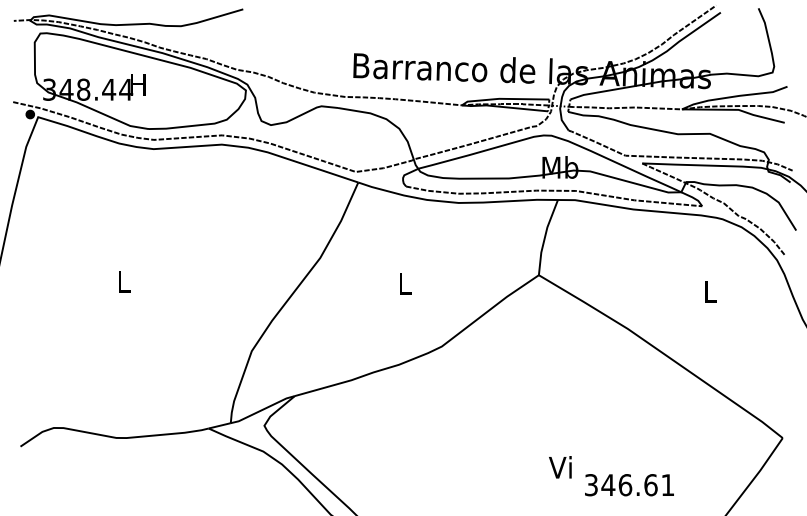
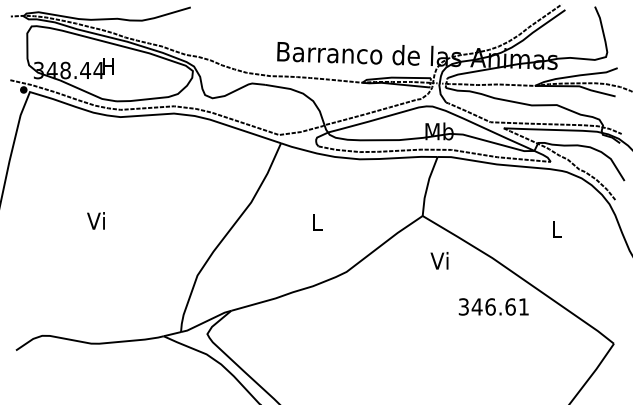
text: (122, 281) -> (96, 220), L -> Vi
text: (560, 467) -> (439, 260), moved
text: (629, 485) -> (493, 307), moved

